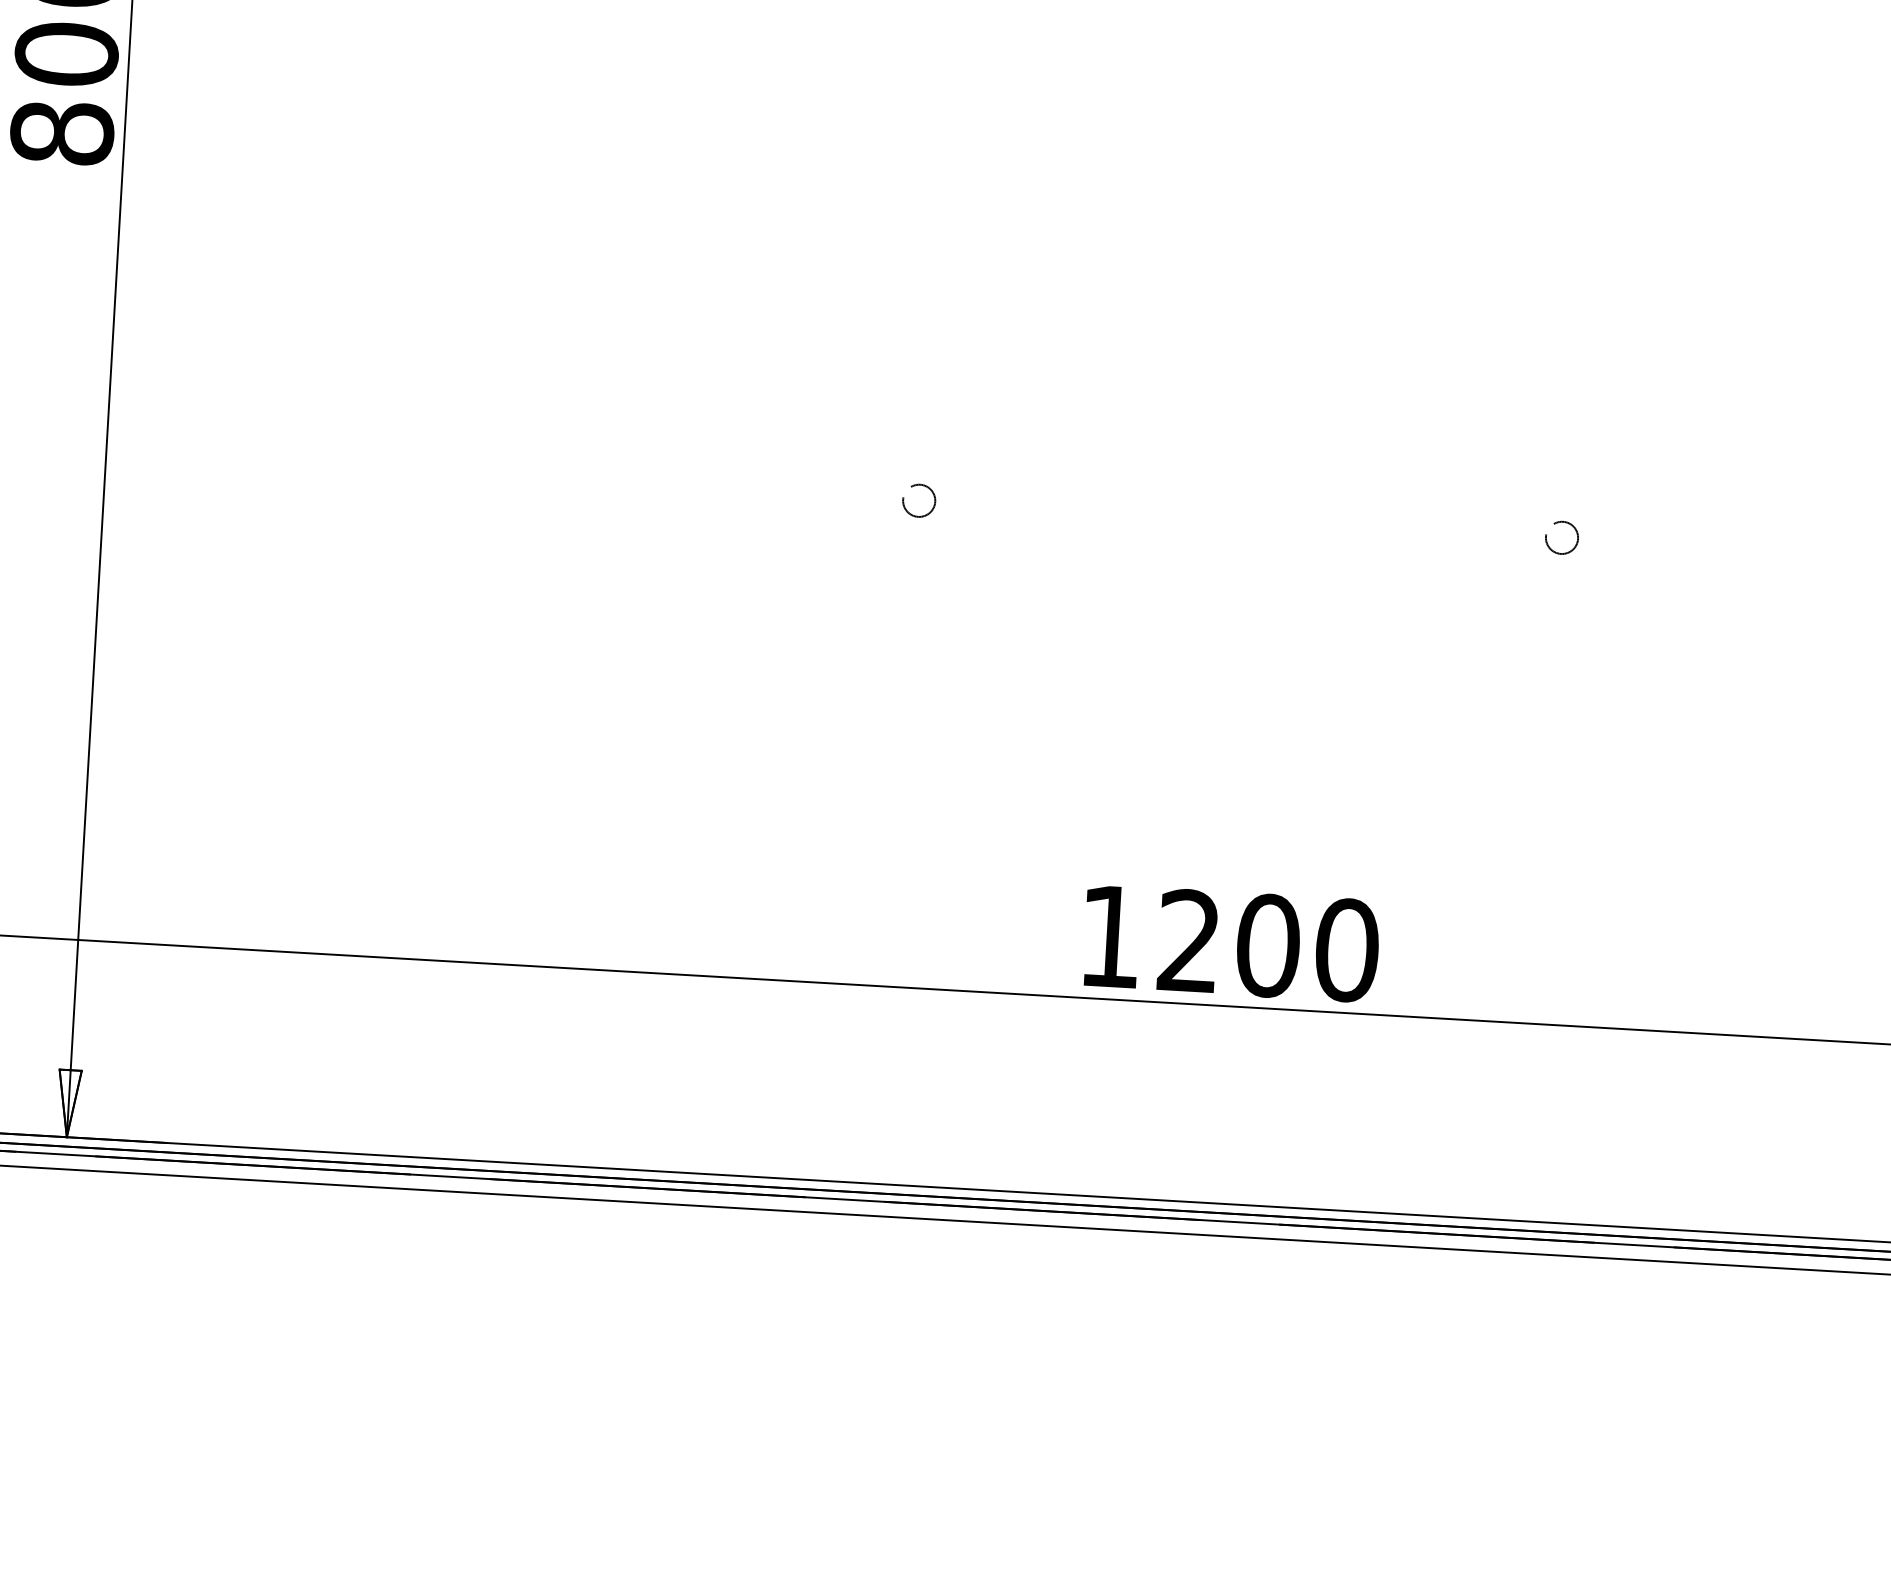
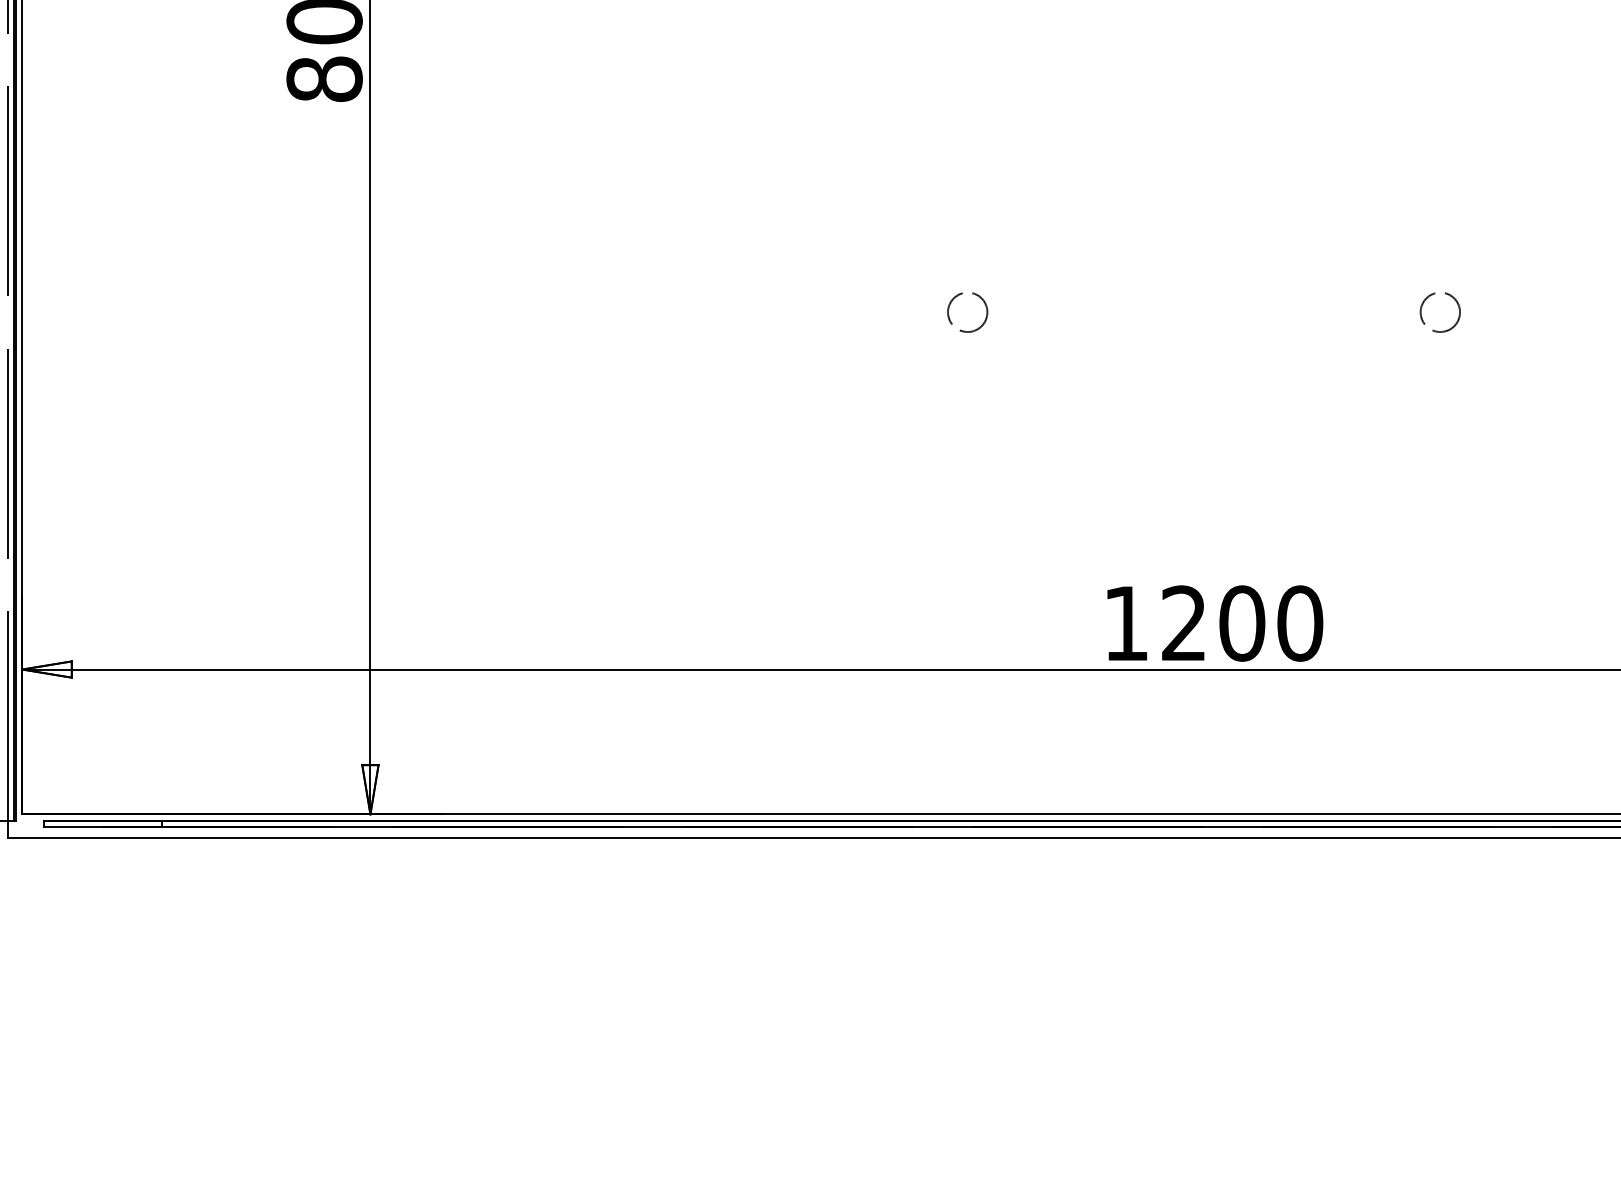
circle: (918, 500) -> (967, 312), size x1.67
circle: (1561, 537) -> (1439, 312), size x1.67

